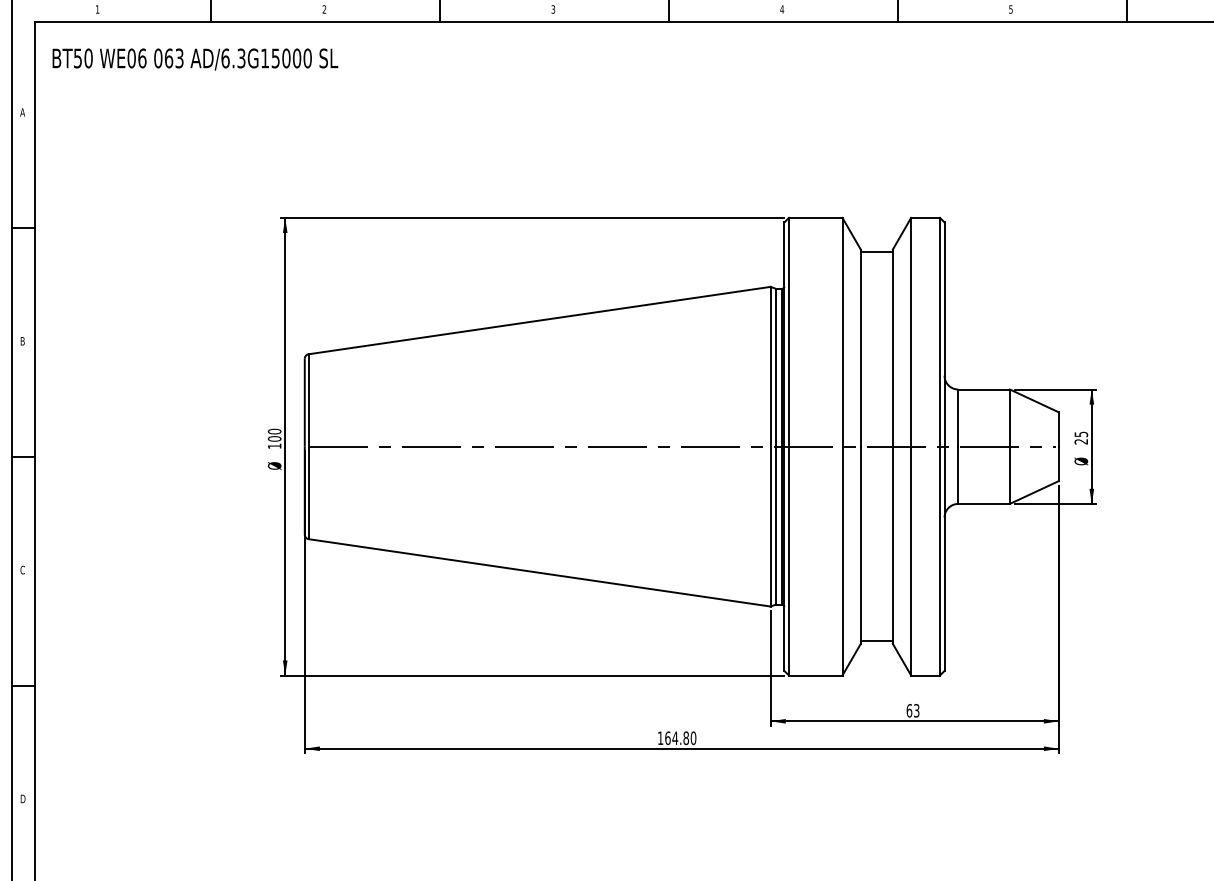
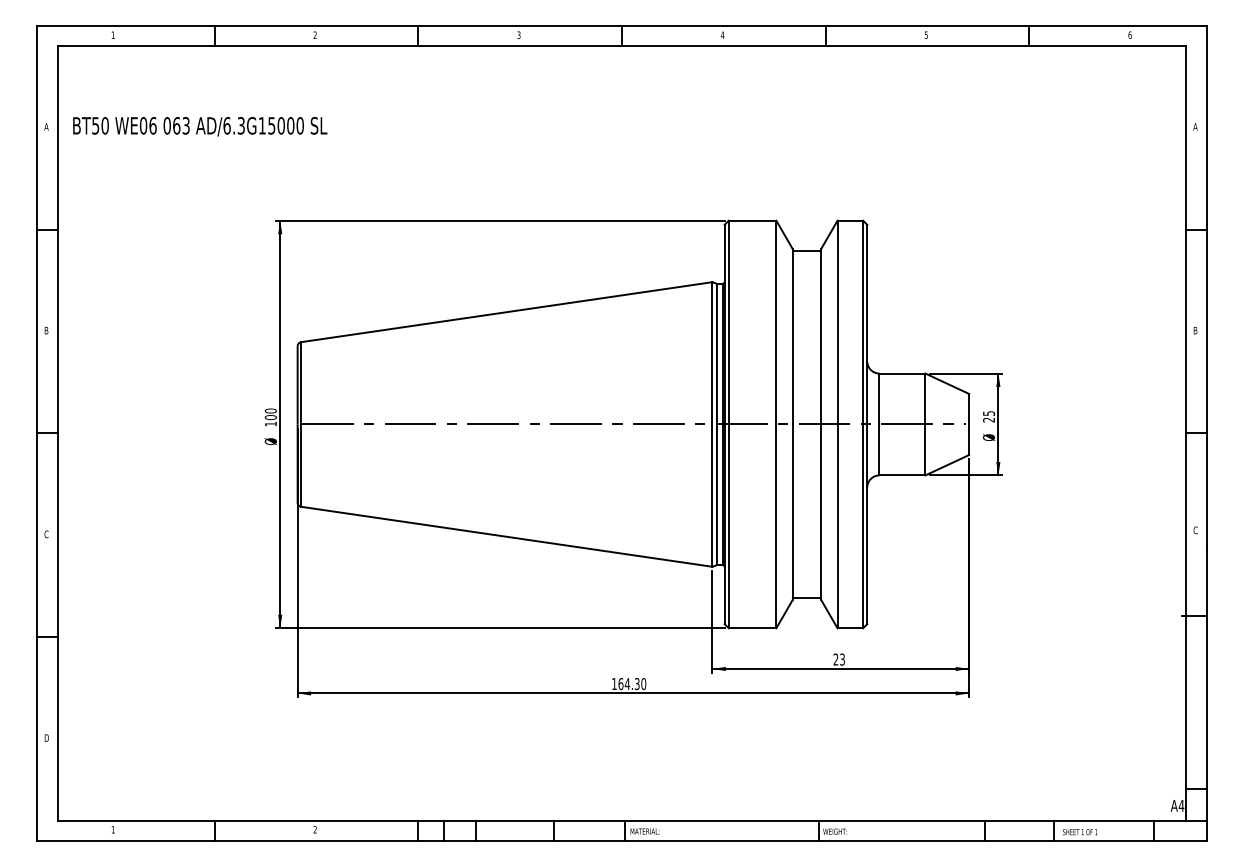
text: (195, 59) -> (200, 126), moved
text: (908, 710) -> (835, 659), 63 -> 23
text: (685, 738) -> (636, 684), 164.80 -> 164.30

